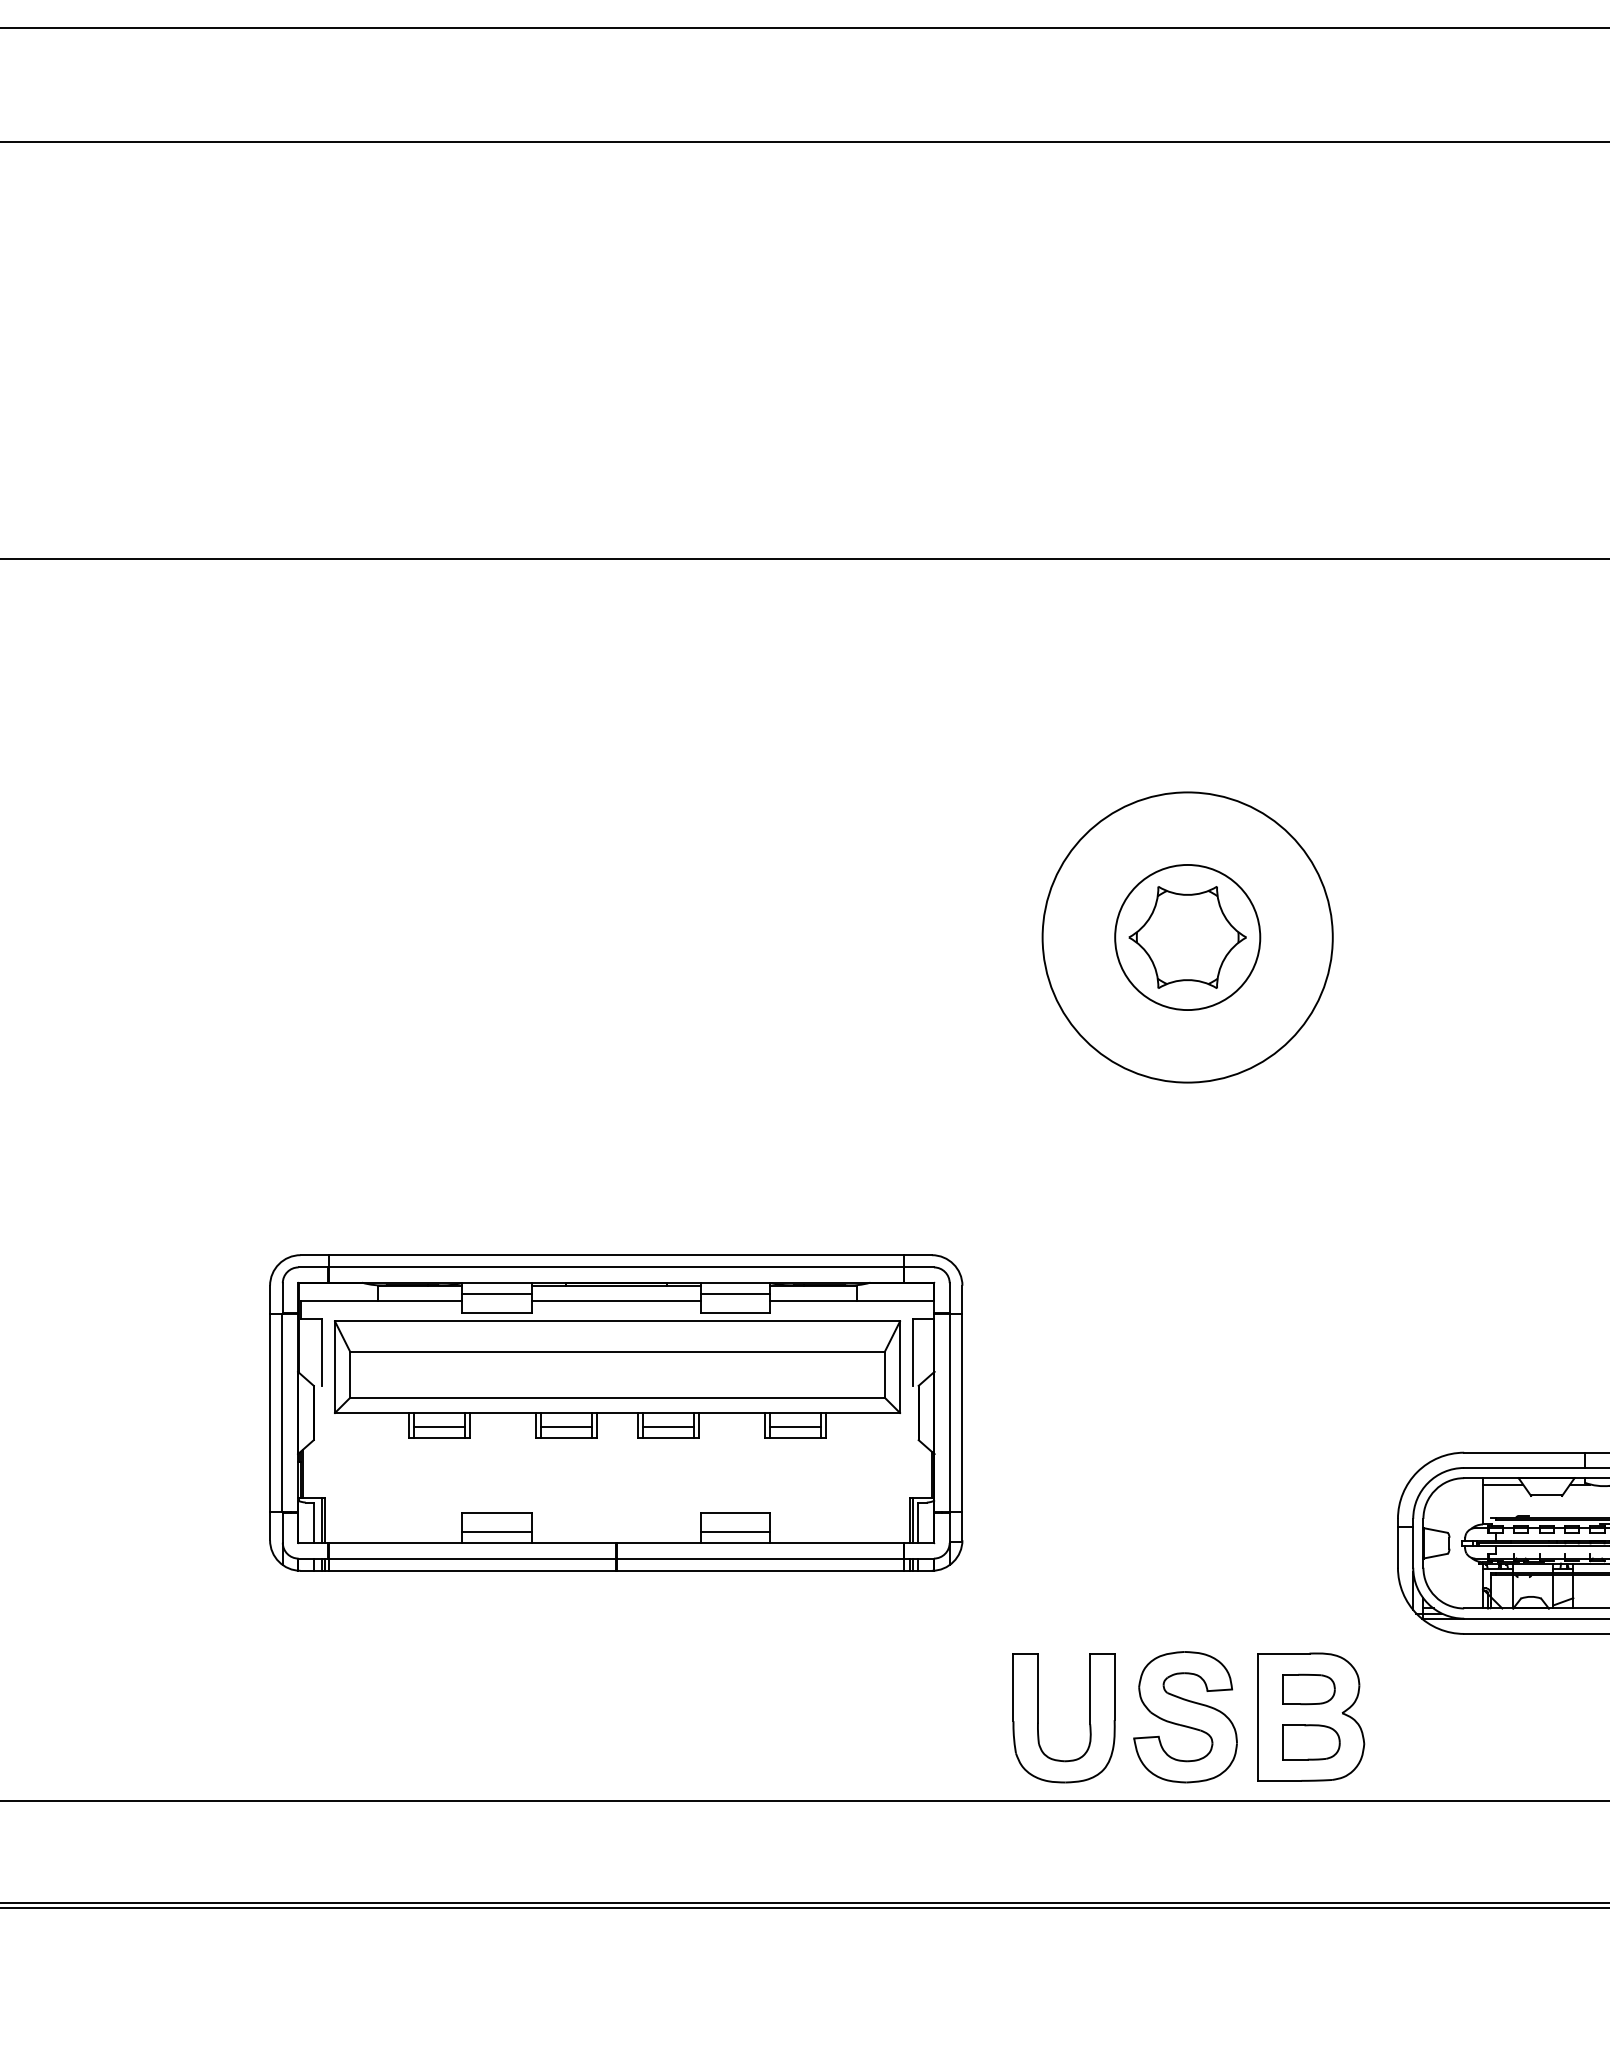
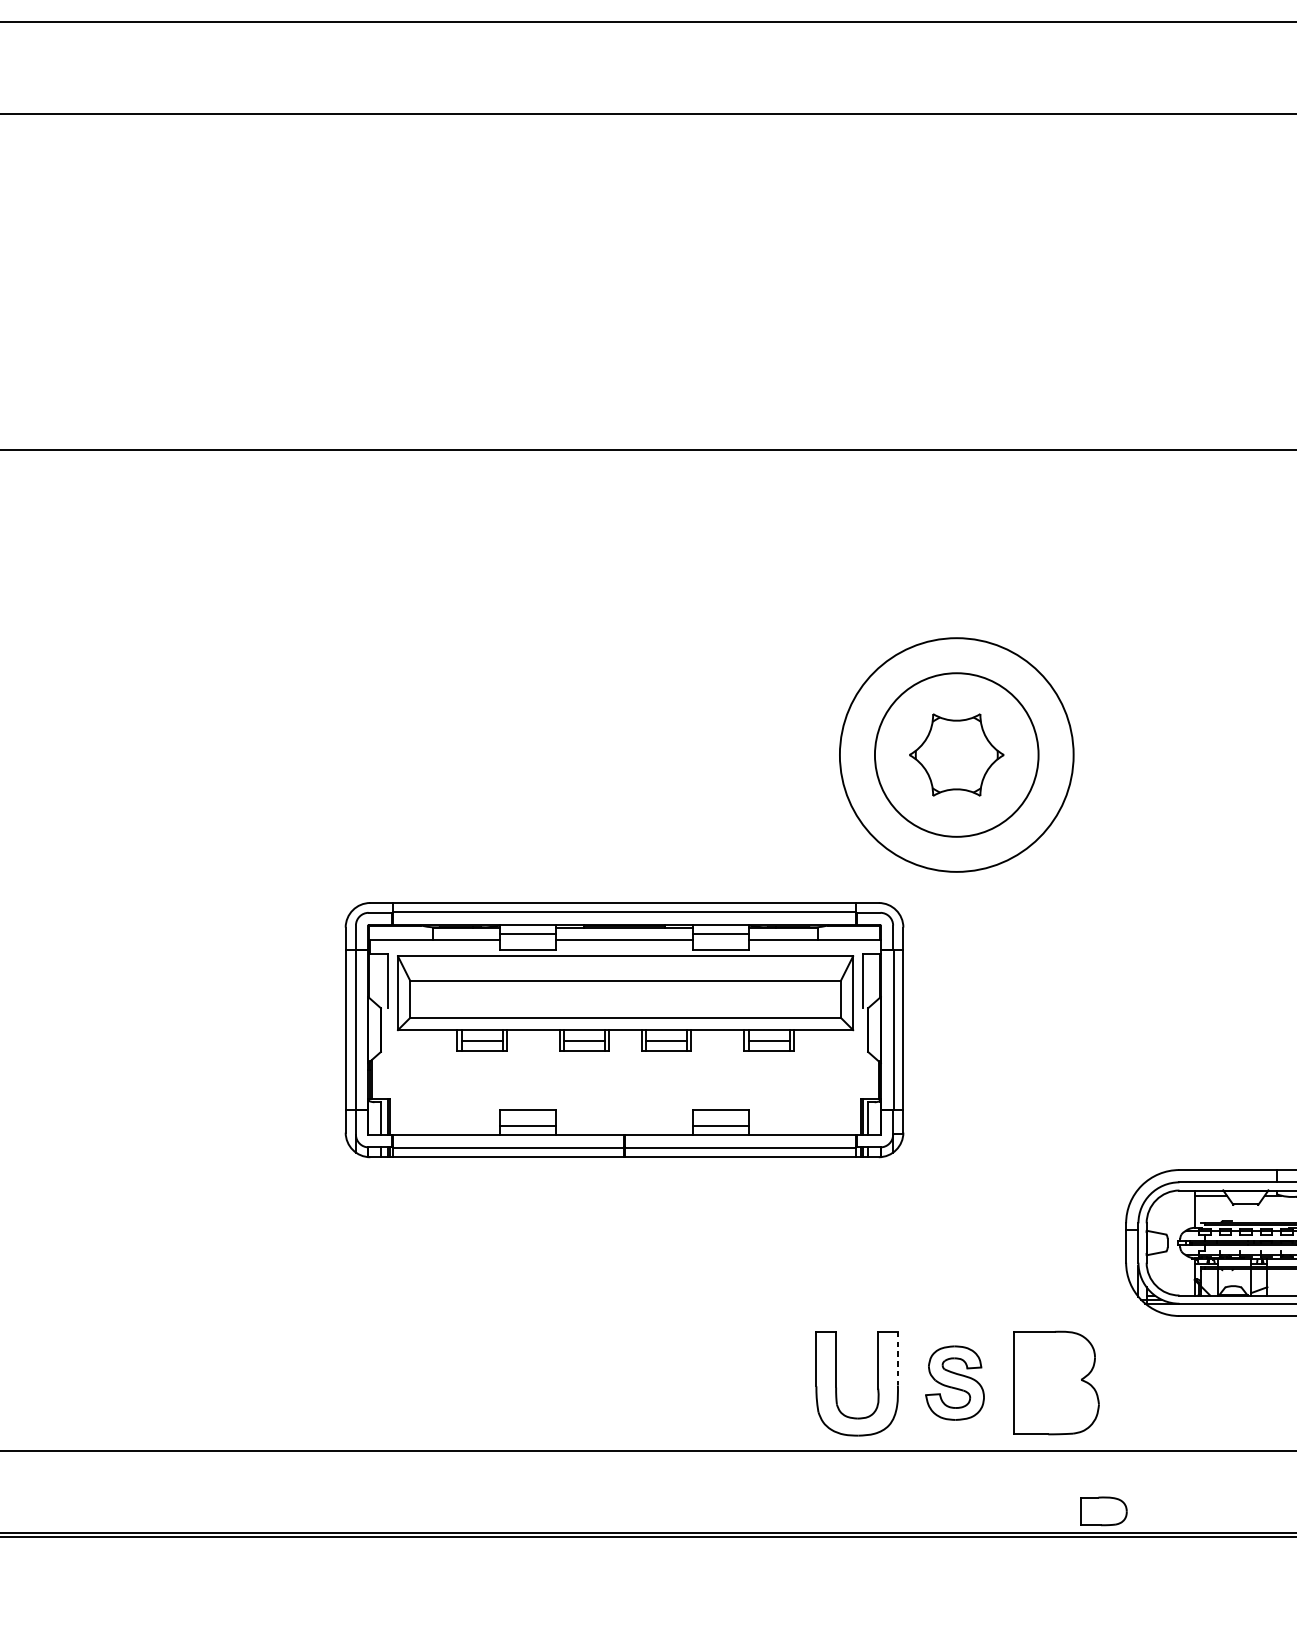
circle: (1187, 937) -> (956, 755), size x1.4
part: (616, 1412) -> (624, 1029), moved
line: (1114, 1687) -> (897, 1359), solid -> dashed
part: (1308, 1689) -> (1054, 1360), removed
part: (1185, 1717) -> (954, 1383), size x0.7
part: (1311, 1742) -> (1104, 1511), moved

